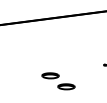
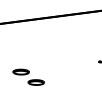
part: (58, 80) -> (28, 76), moved

